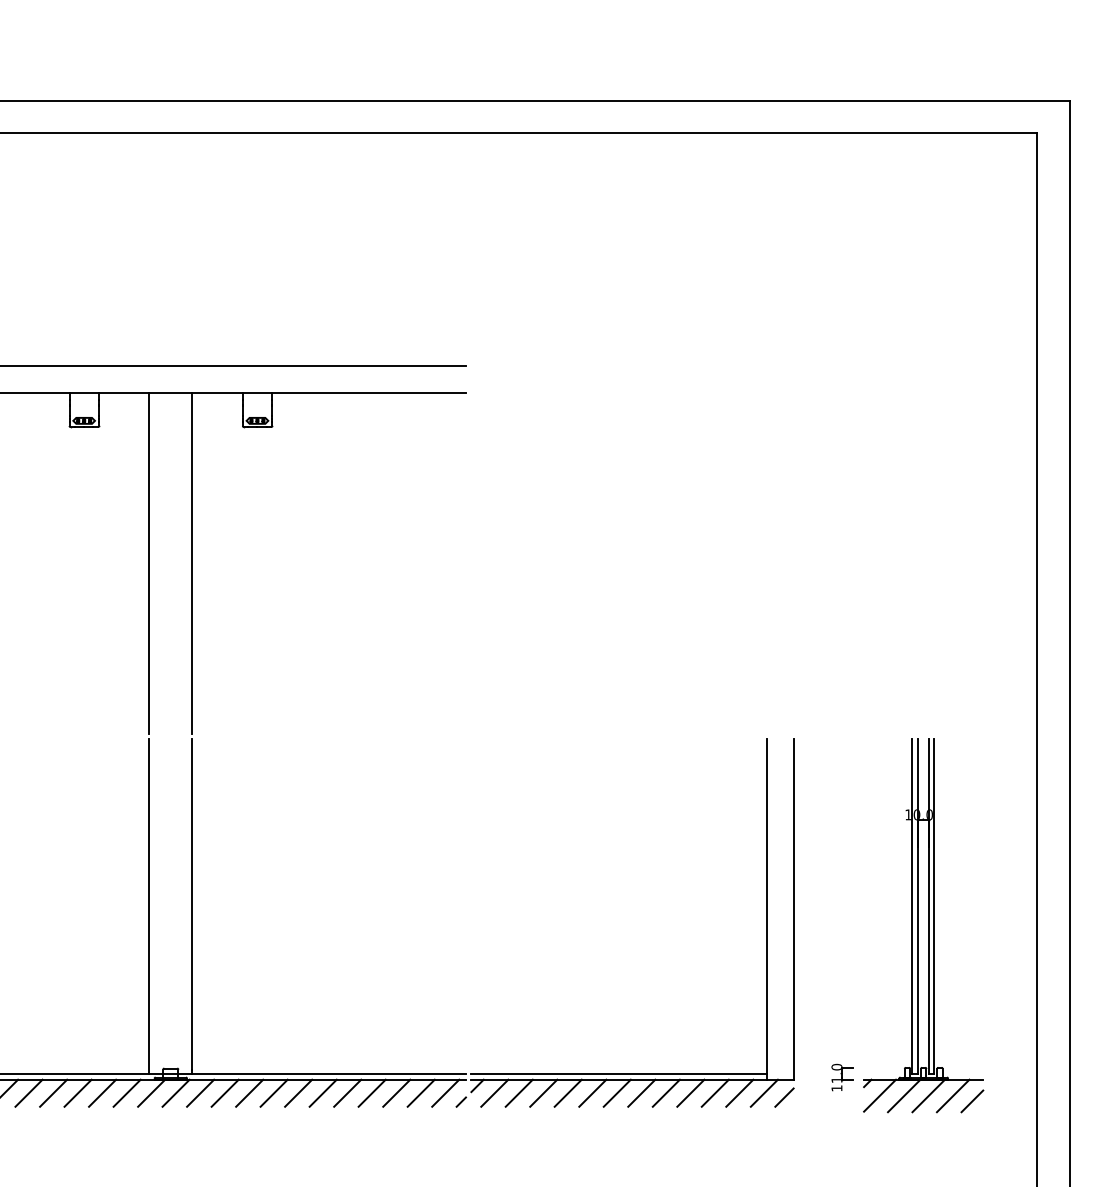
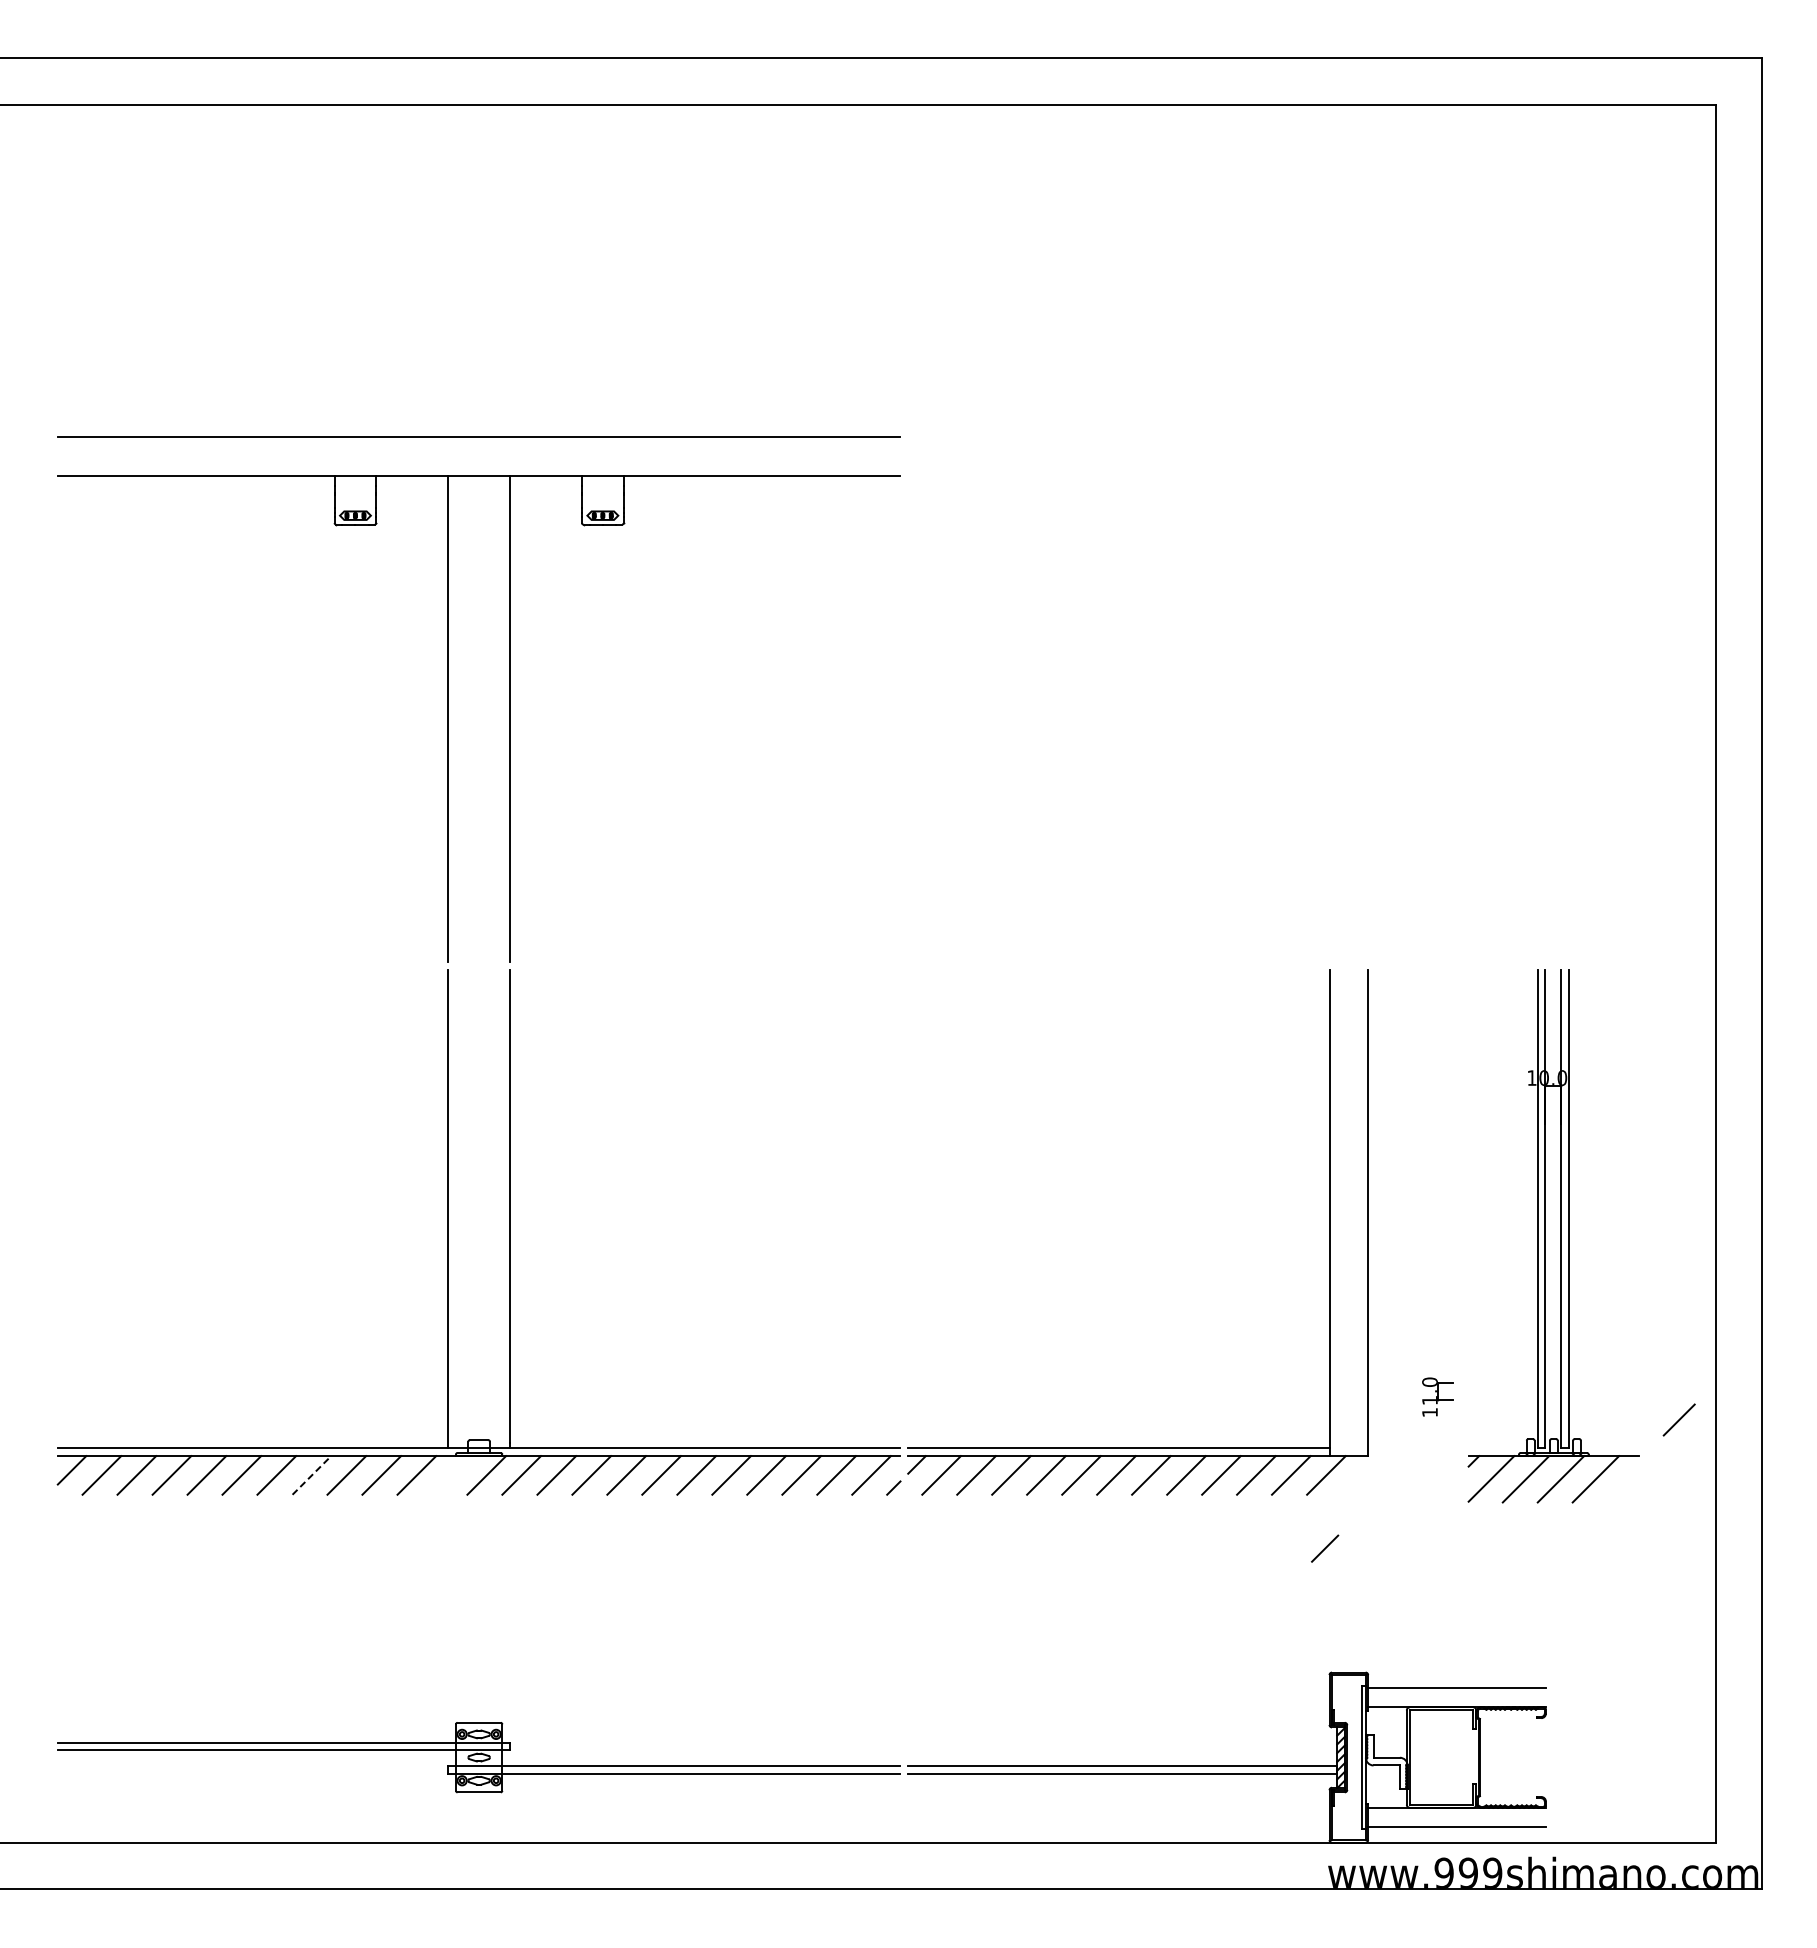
part: (842, 1077) -> (1437, 1396), moved
line: (54, 1093) -> (312, 1475), solid -> dashed
line: (151, 1093) -> (451, 1475), removed
line: (784, 1097) -> (1325, 1548), moved
line: (971, 1101) -> (1678, 1419), moved

